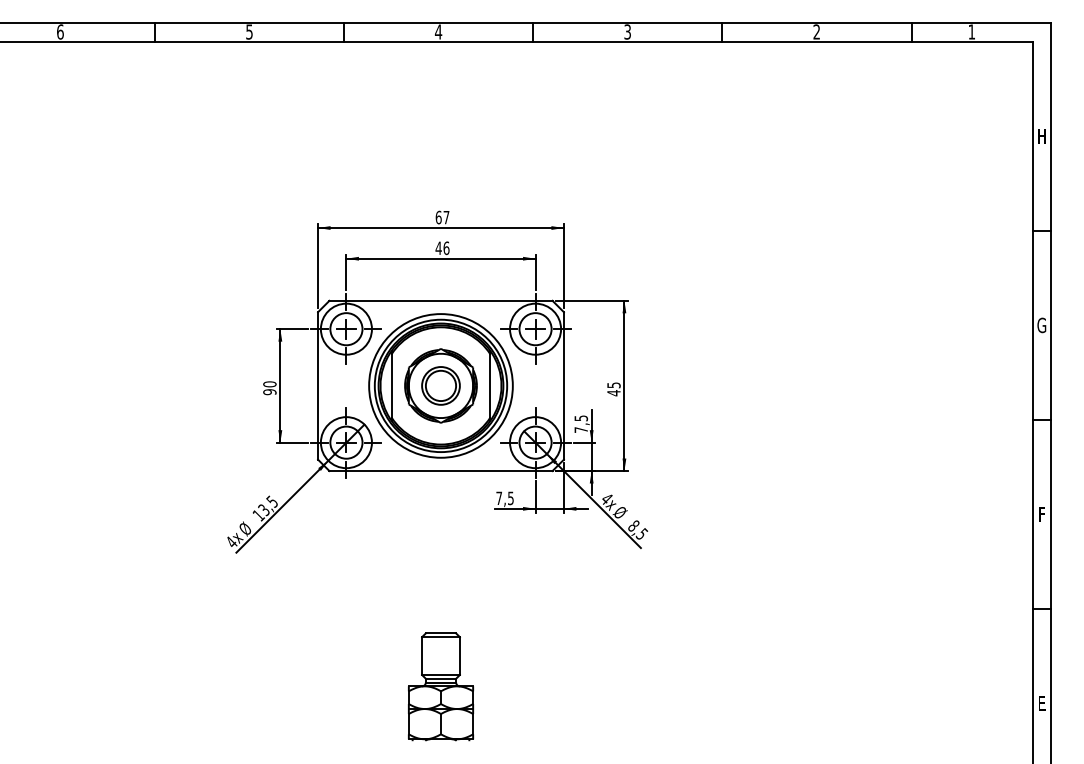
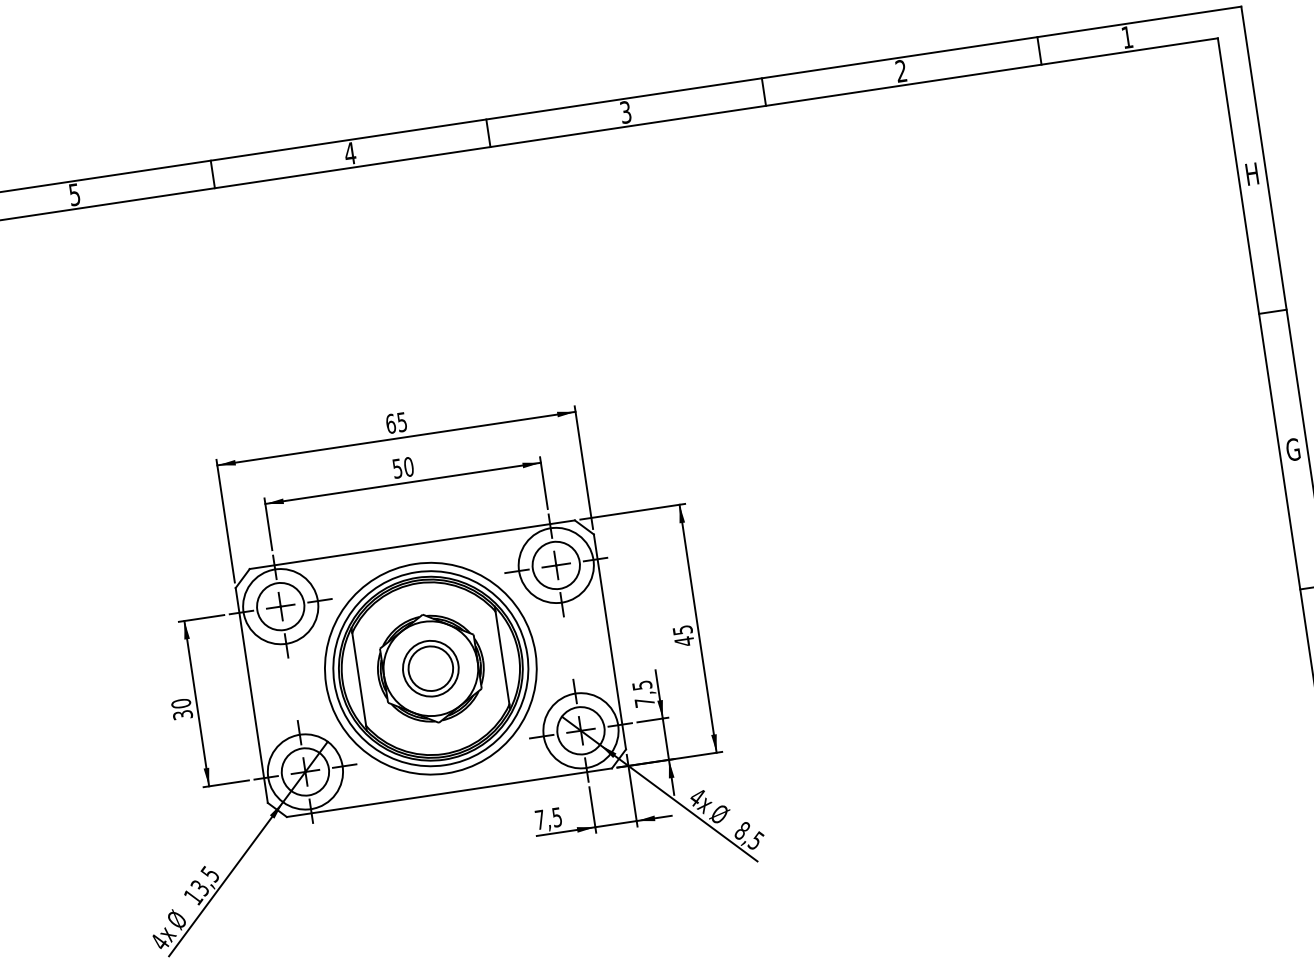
text: (446, 217) -> (402, 422), 67 -> 65
text: (442, 248) -> (403, 468), 46 -> 50
text: (269, 392) -> (182, 715), 90 -> 30

